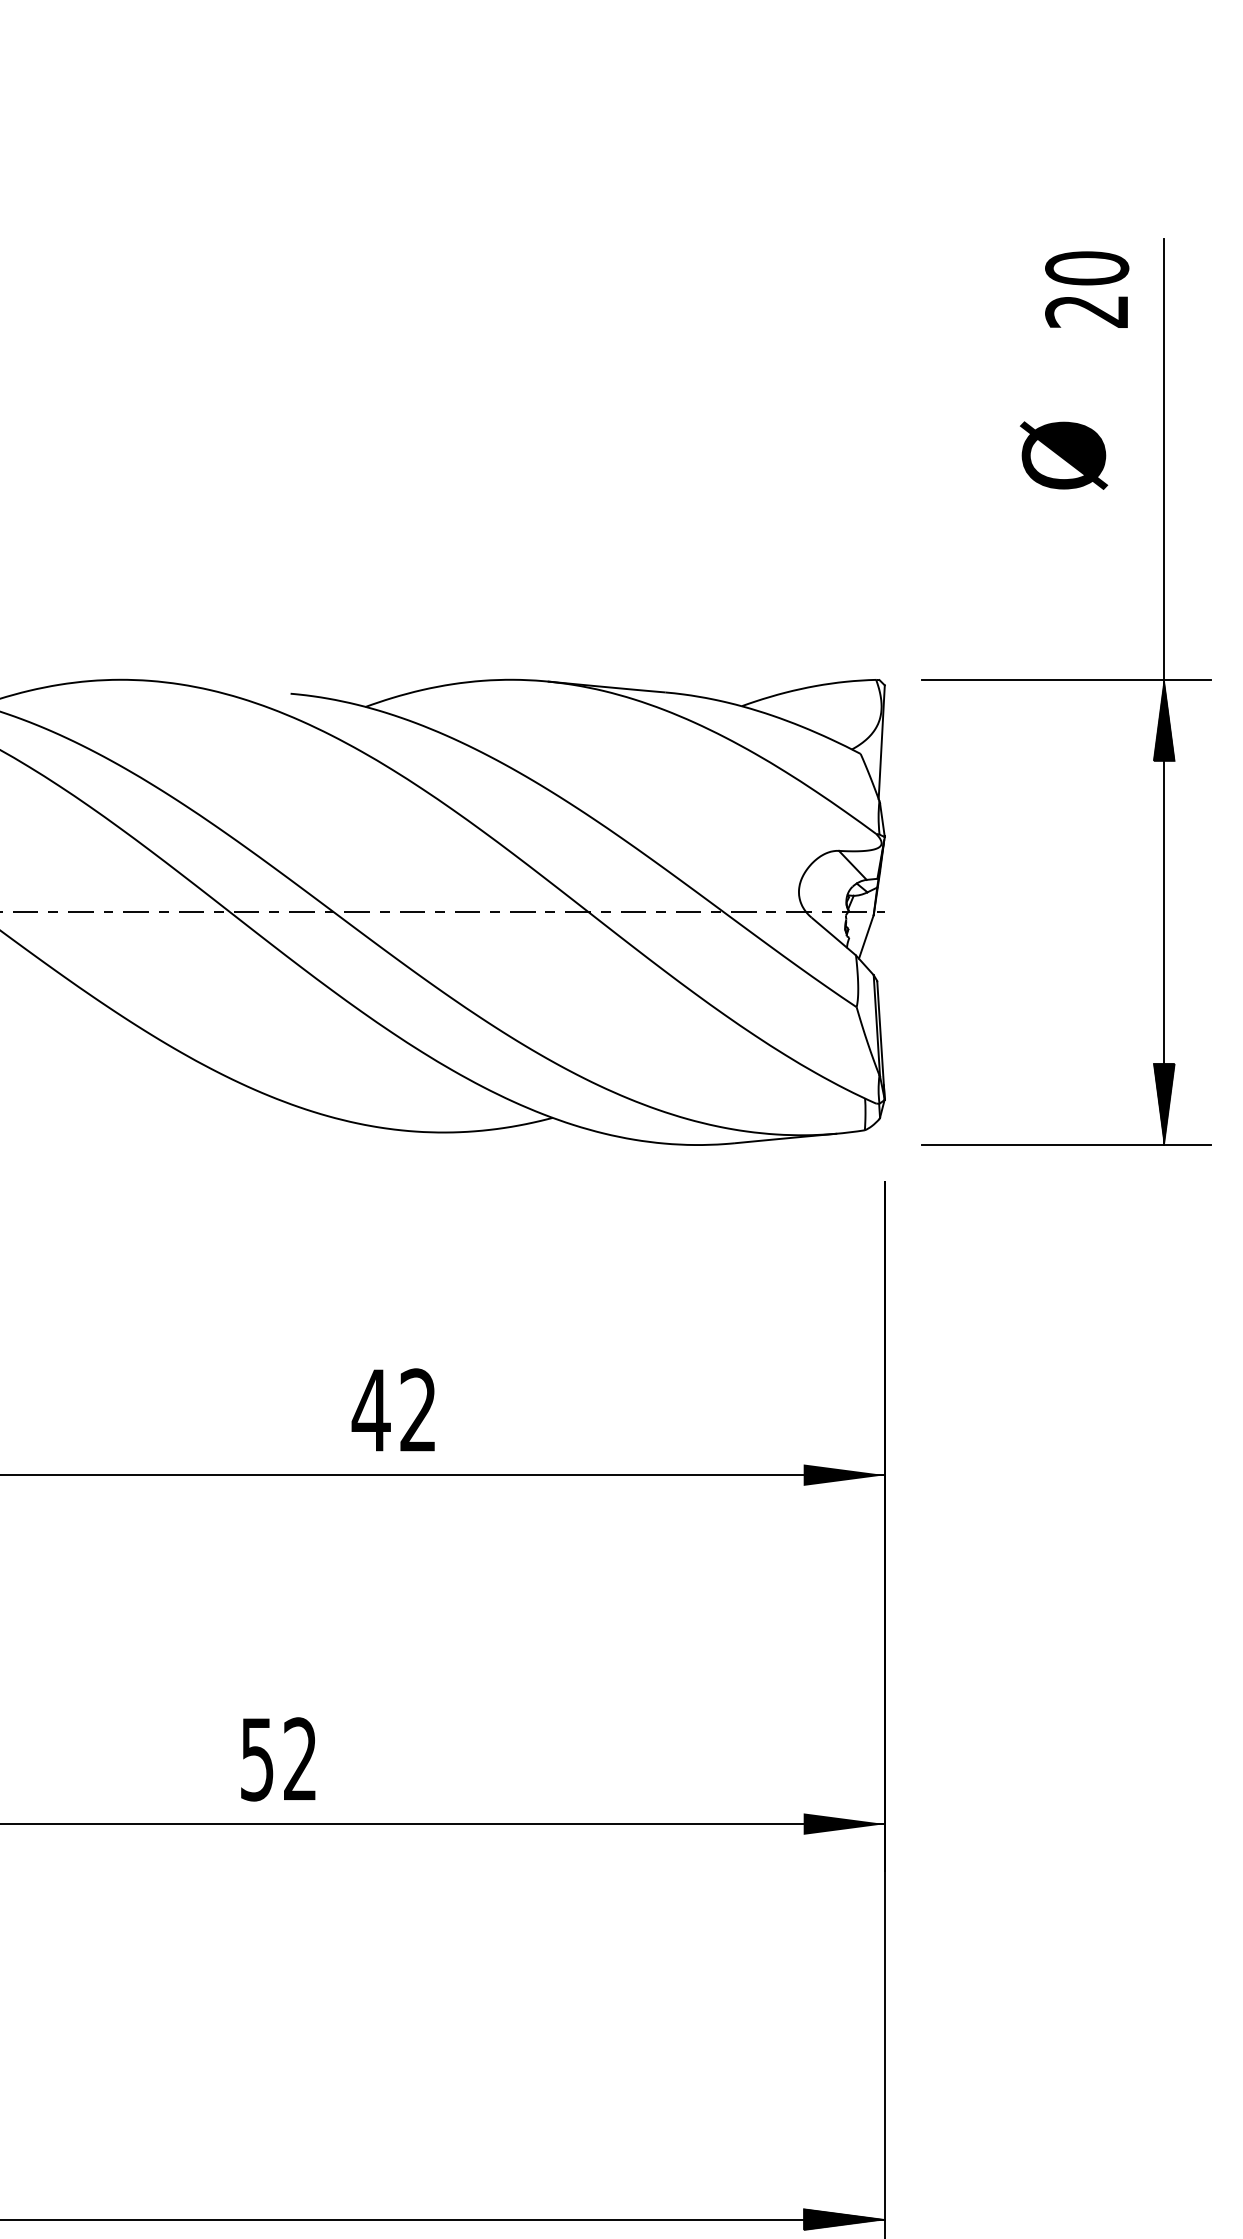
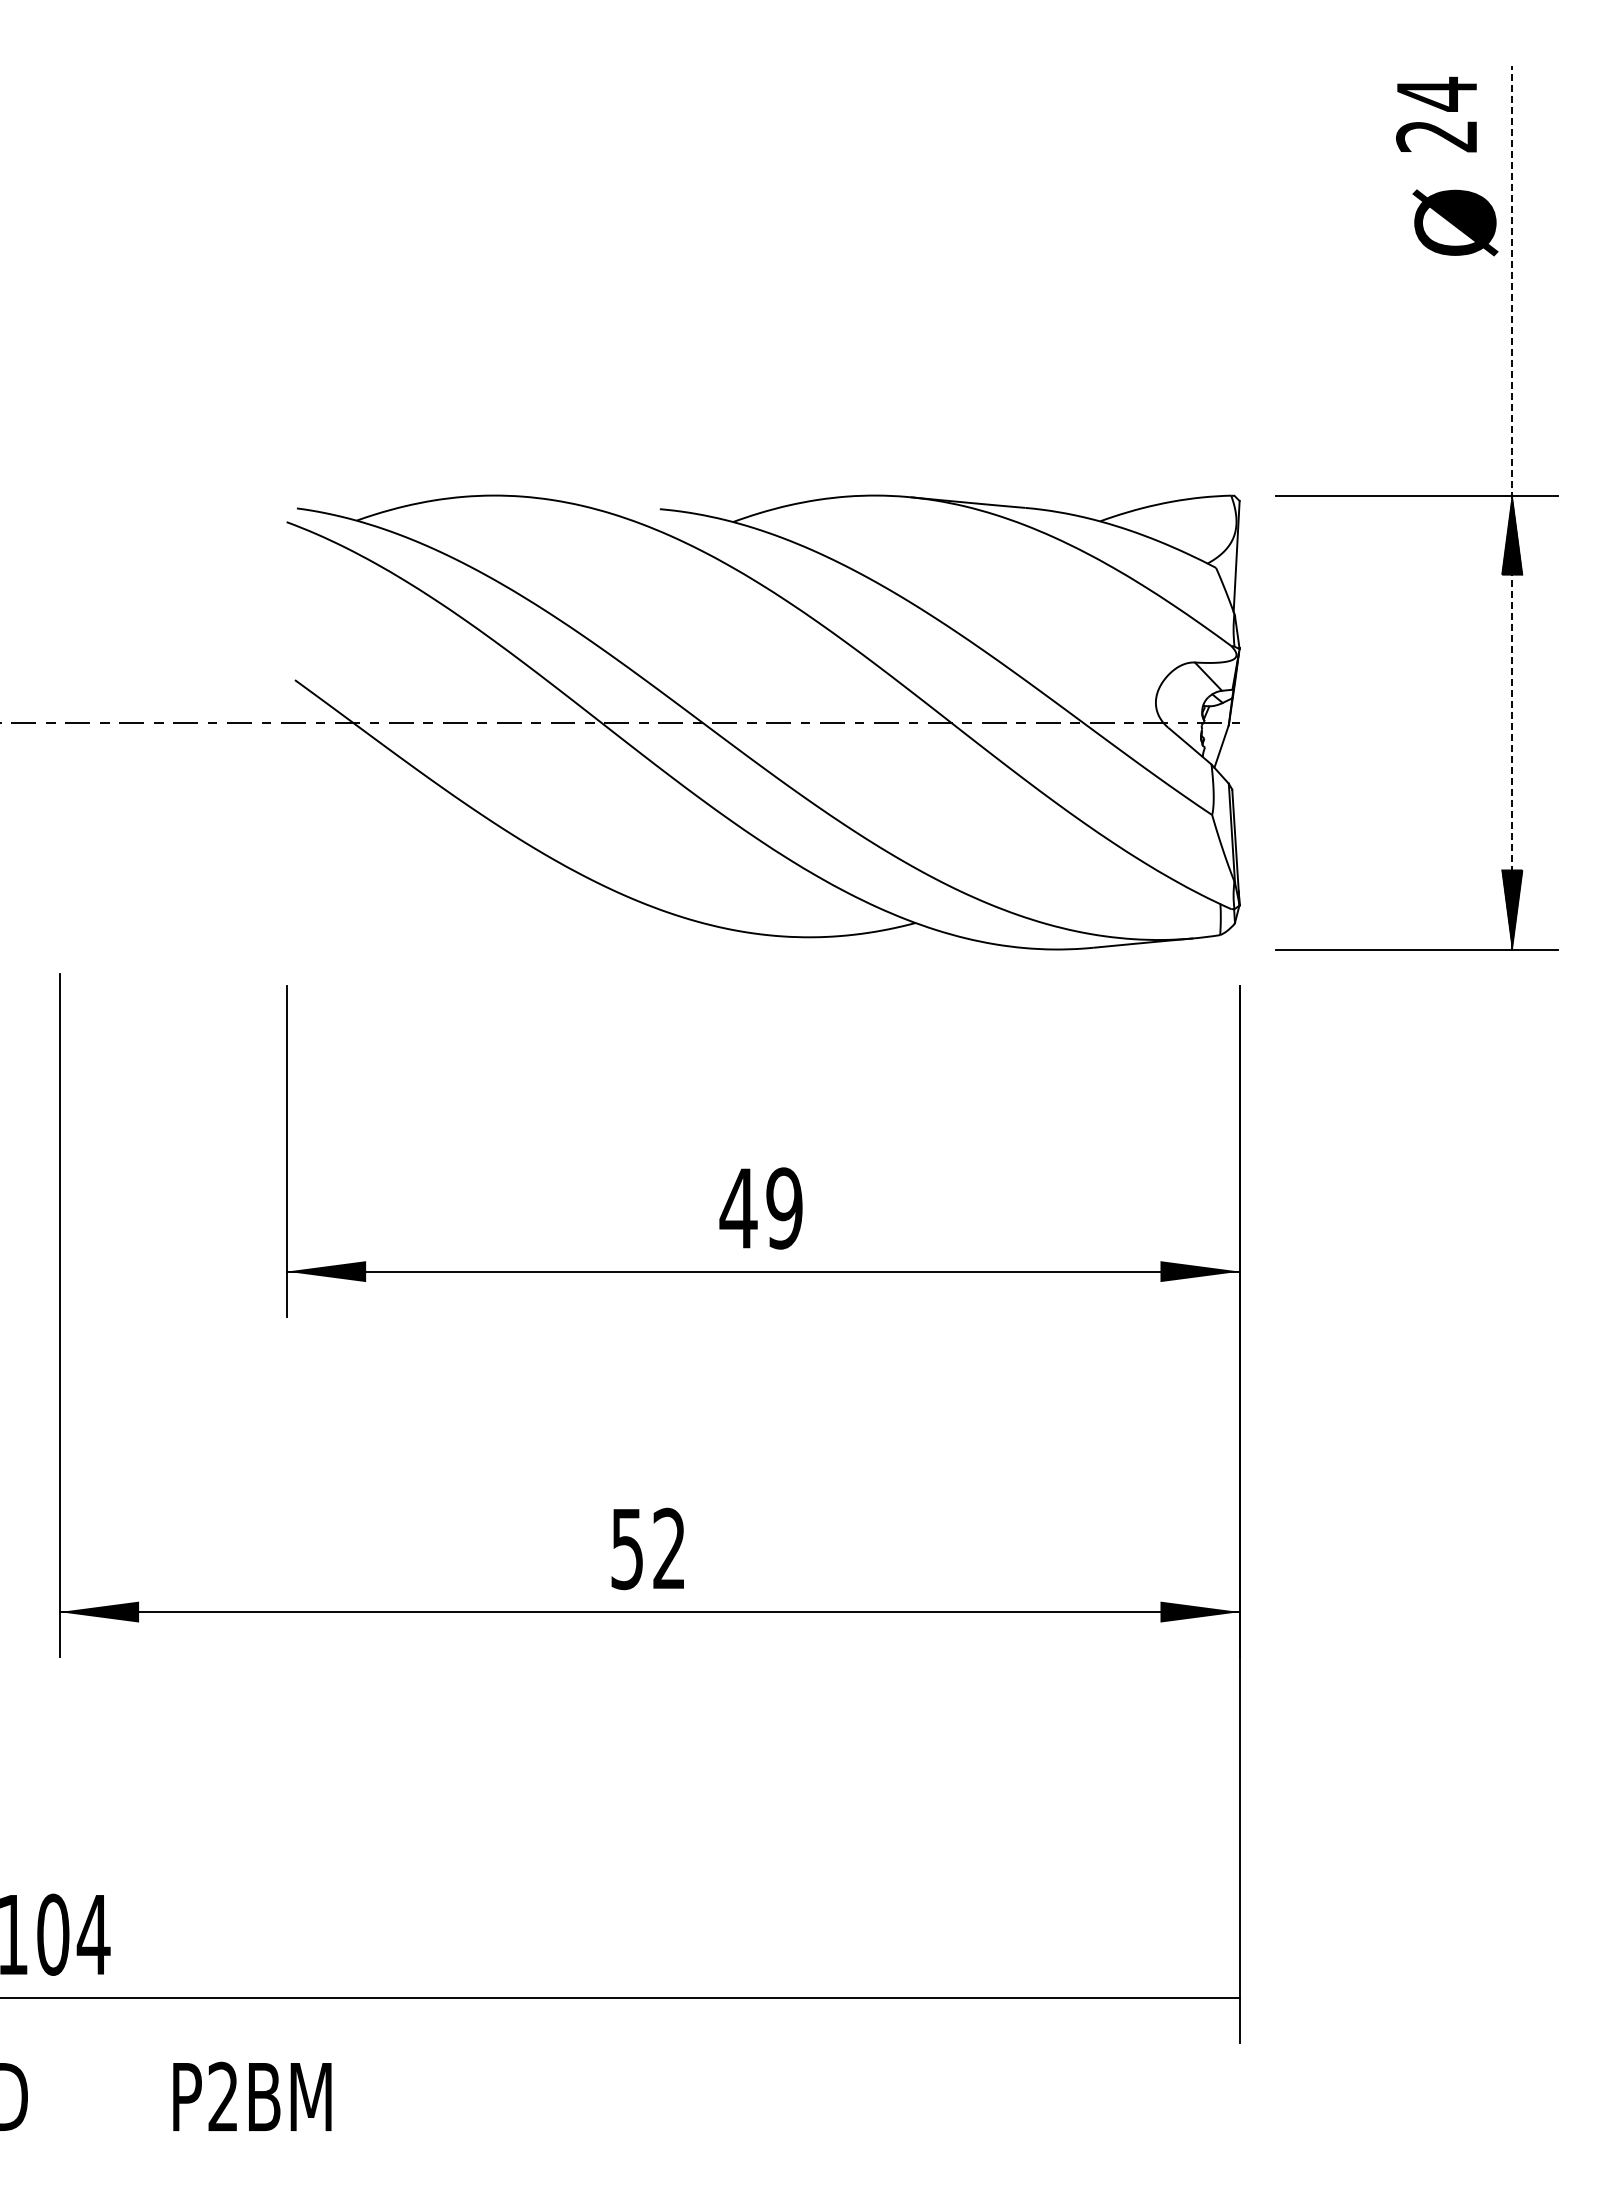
text: (1087, 267) -> (1437, 93), 20 -> 24
text: (1064, 455) -> (1455, 222), moved
line: (1164, 692) -> (1512, 507), solid -> dashed
text: (418, 1410) -> (784, 1208), 42 -> 49
hatch: (843, 2219) -> (1199, 1997), removed

